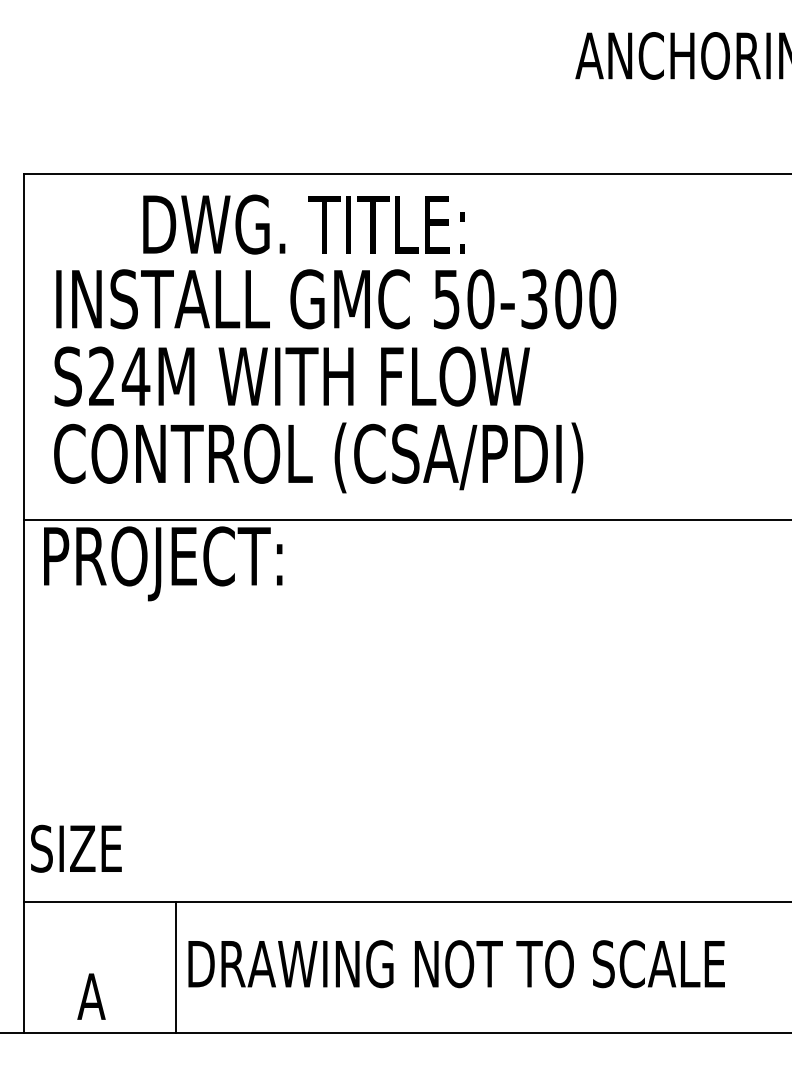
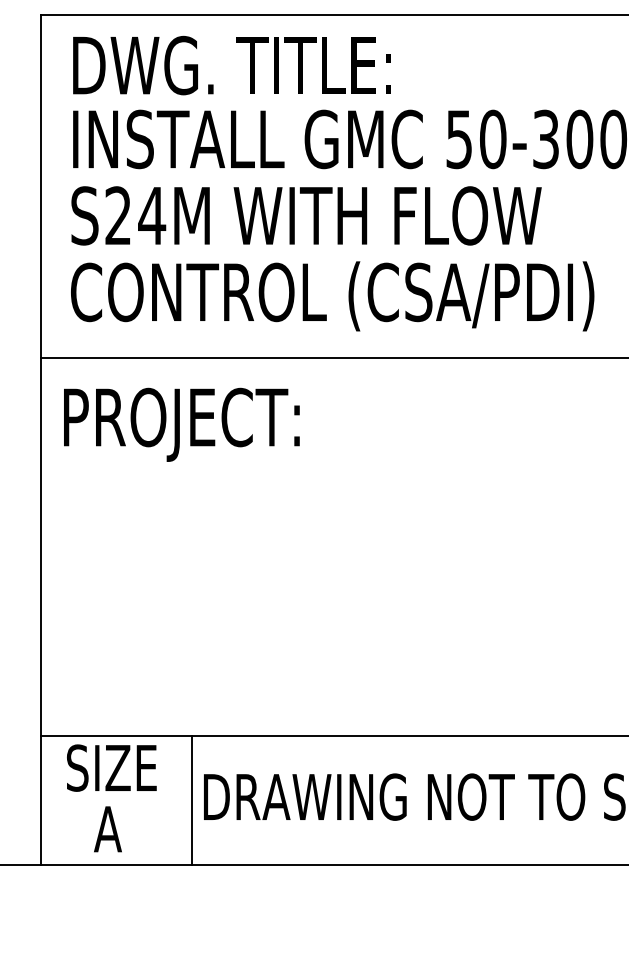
text: (303, 224) -> (231, 65), moved
text: (163, 563) -> (182, 424), moved
text: (76, 848) -> (111, 767), moved

